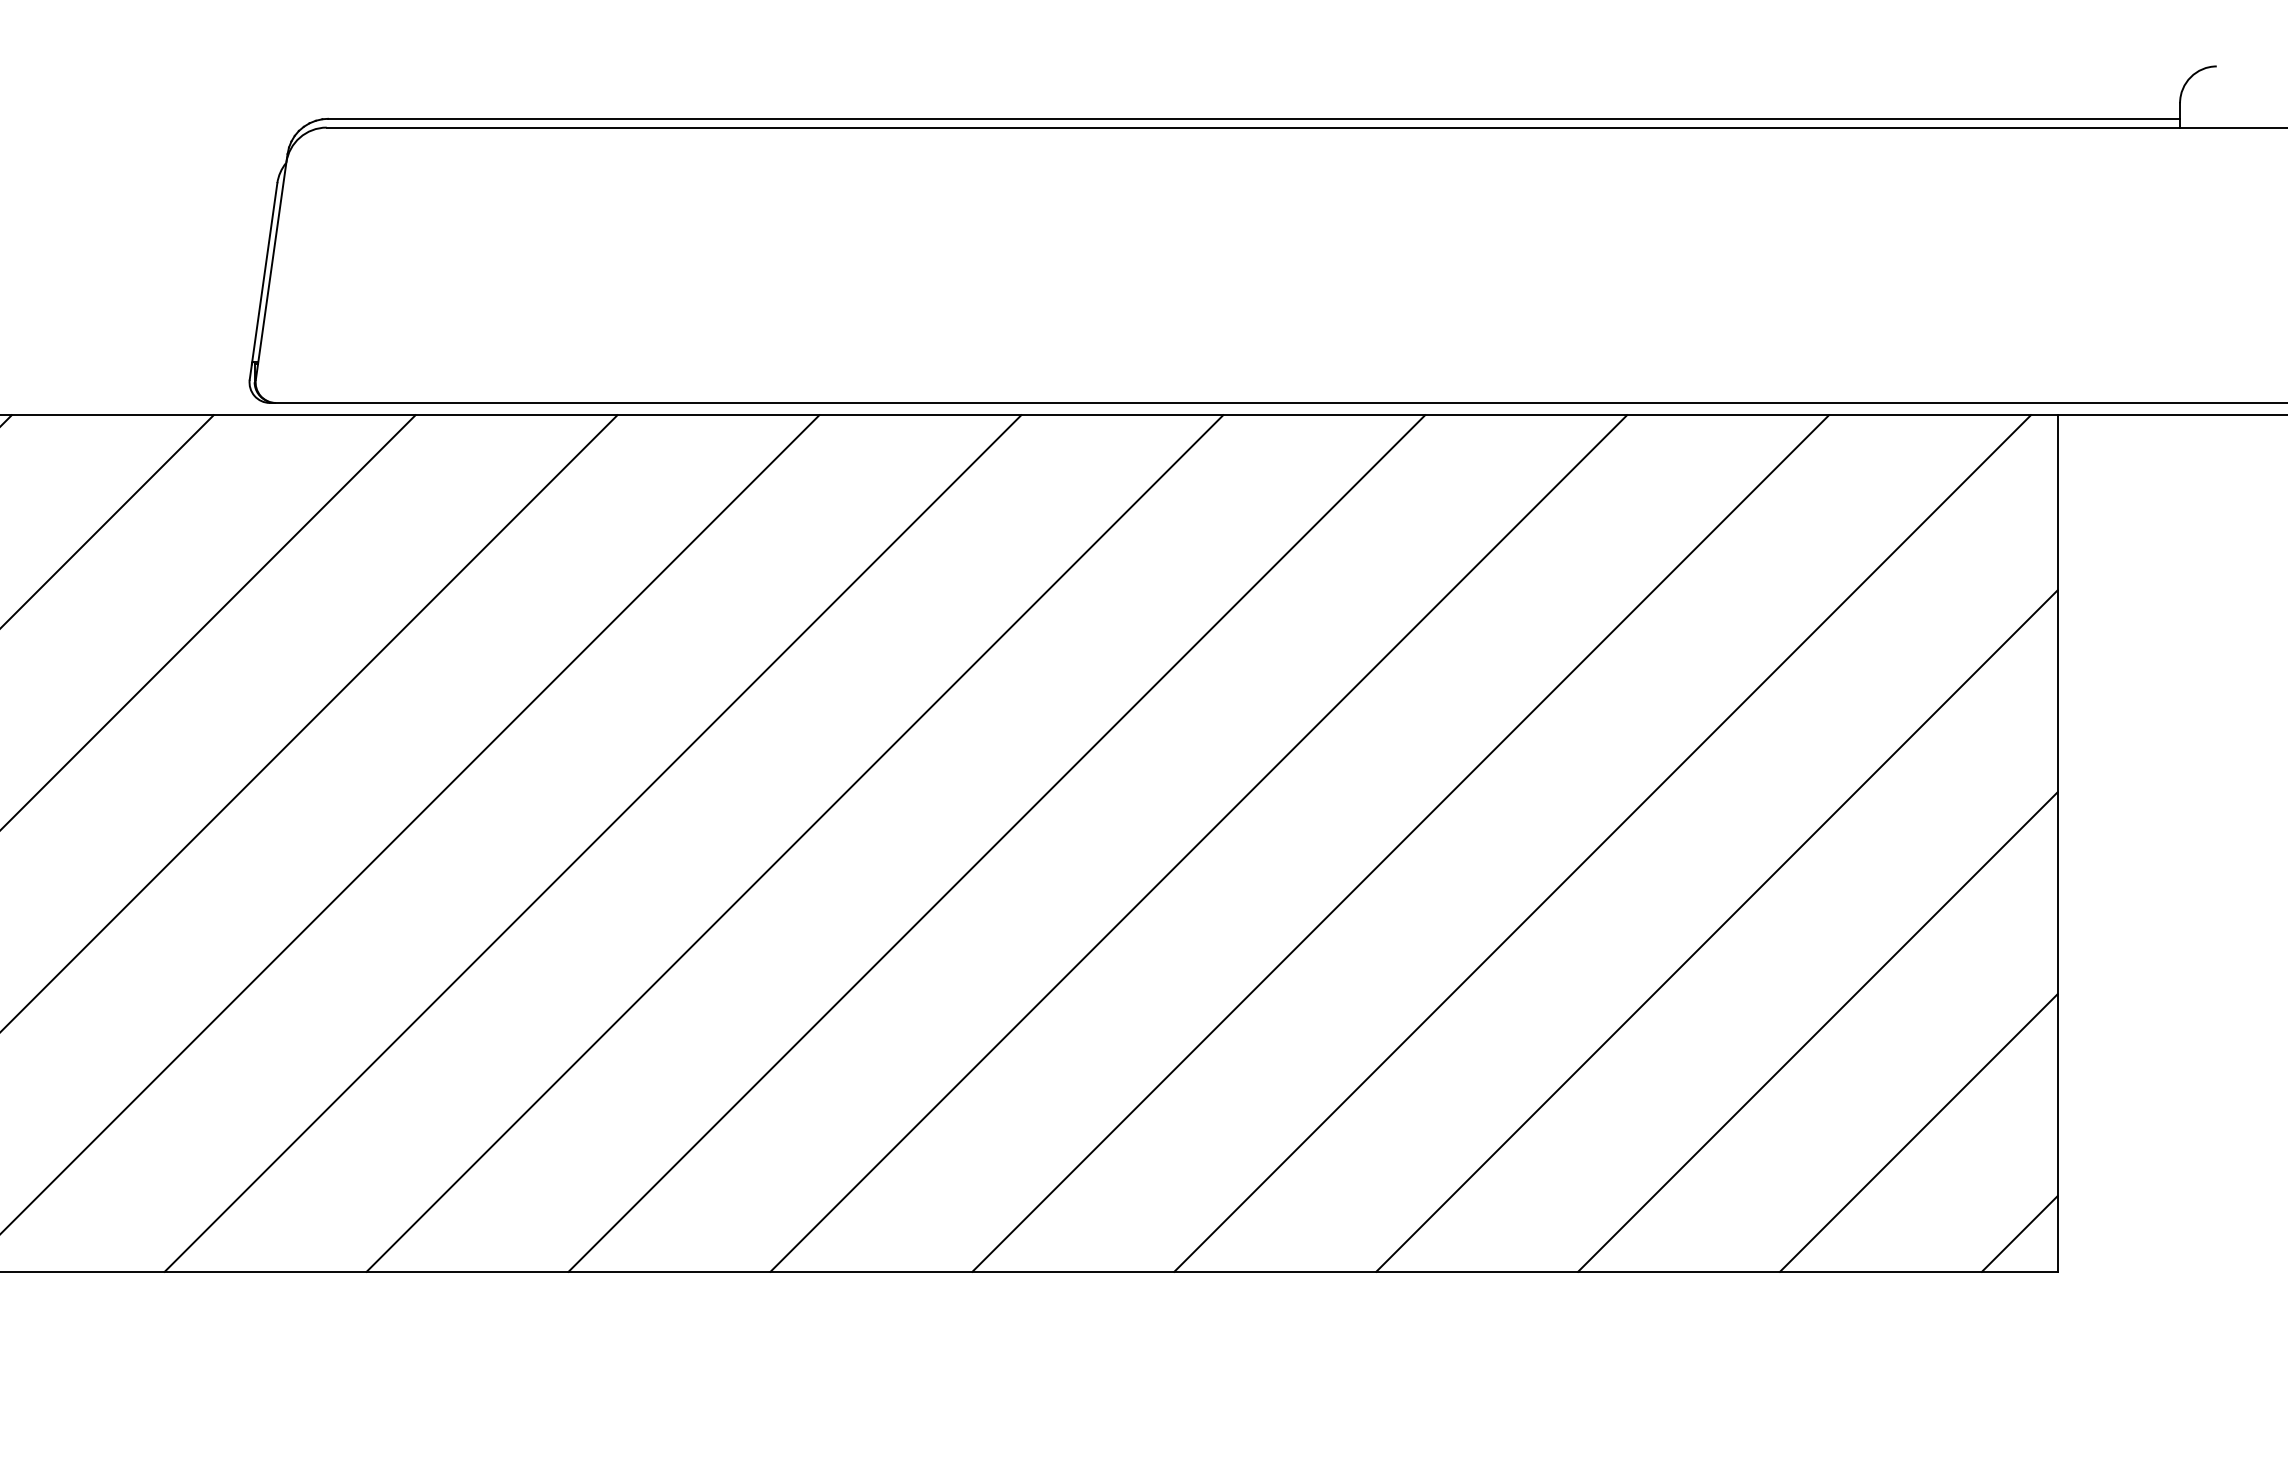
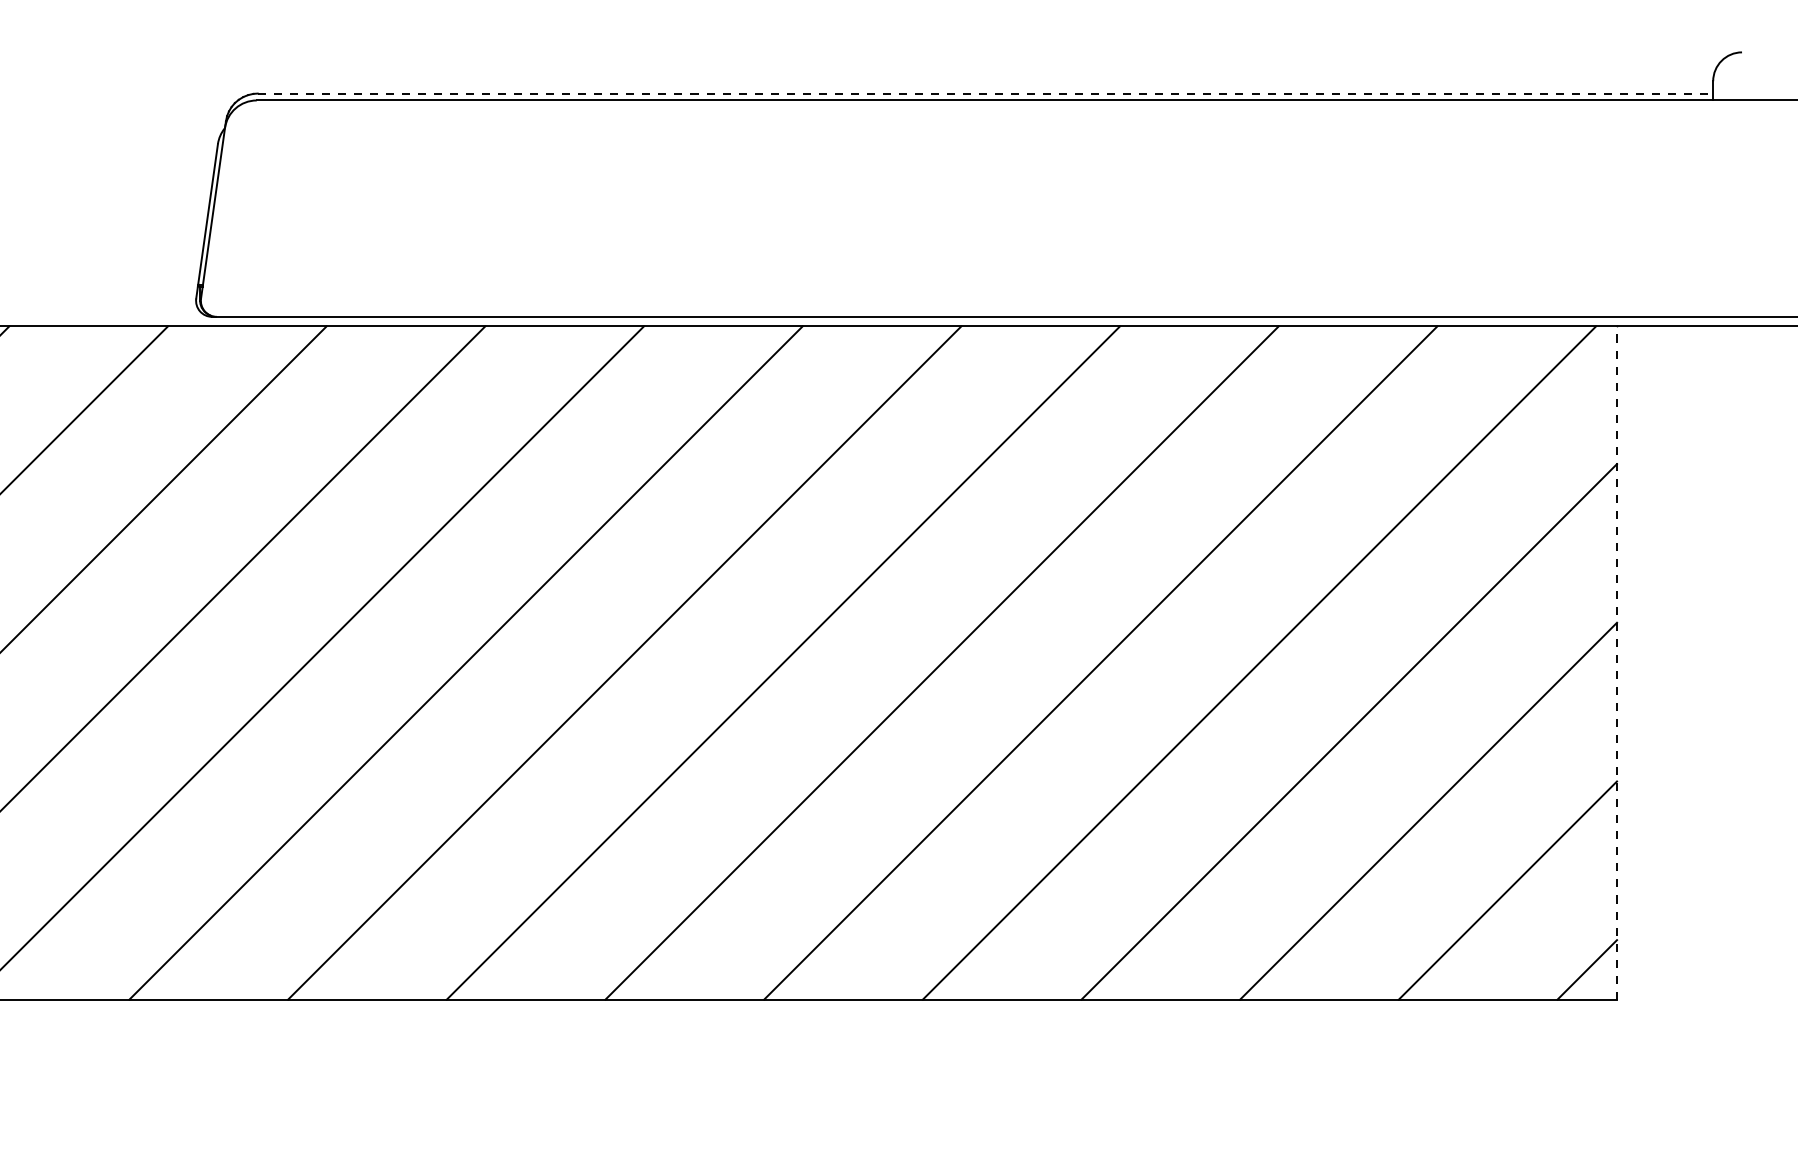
line: (1254, 118) -> (985, 93), solid -> dashed
line: (2058, 844) -> (1617, 663), solid -> dashed

